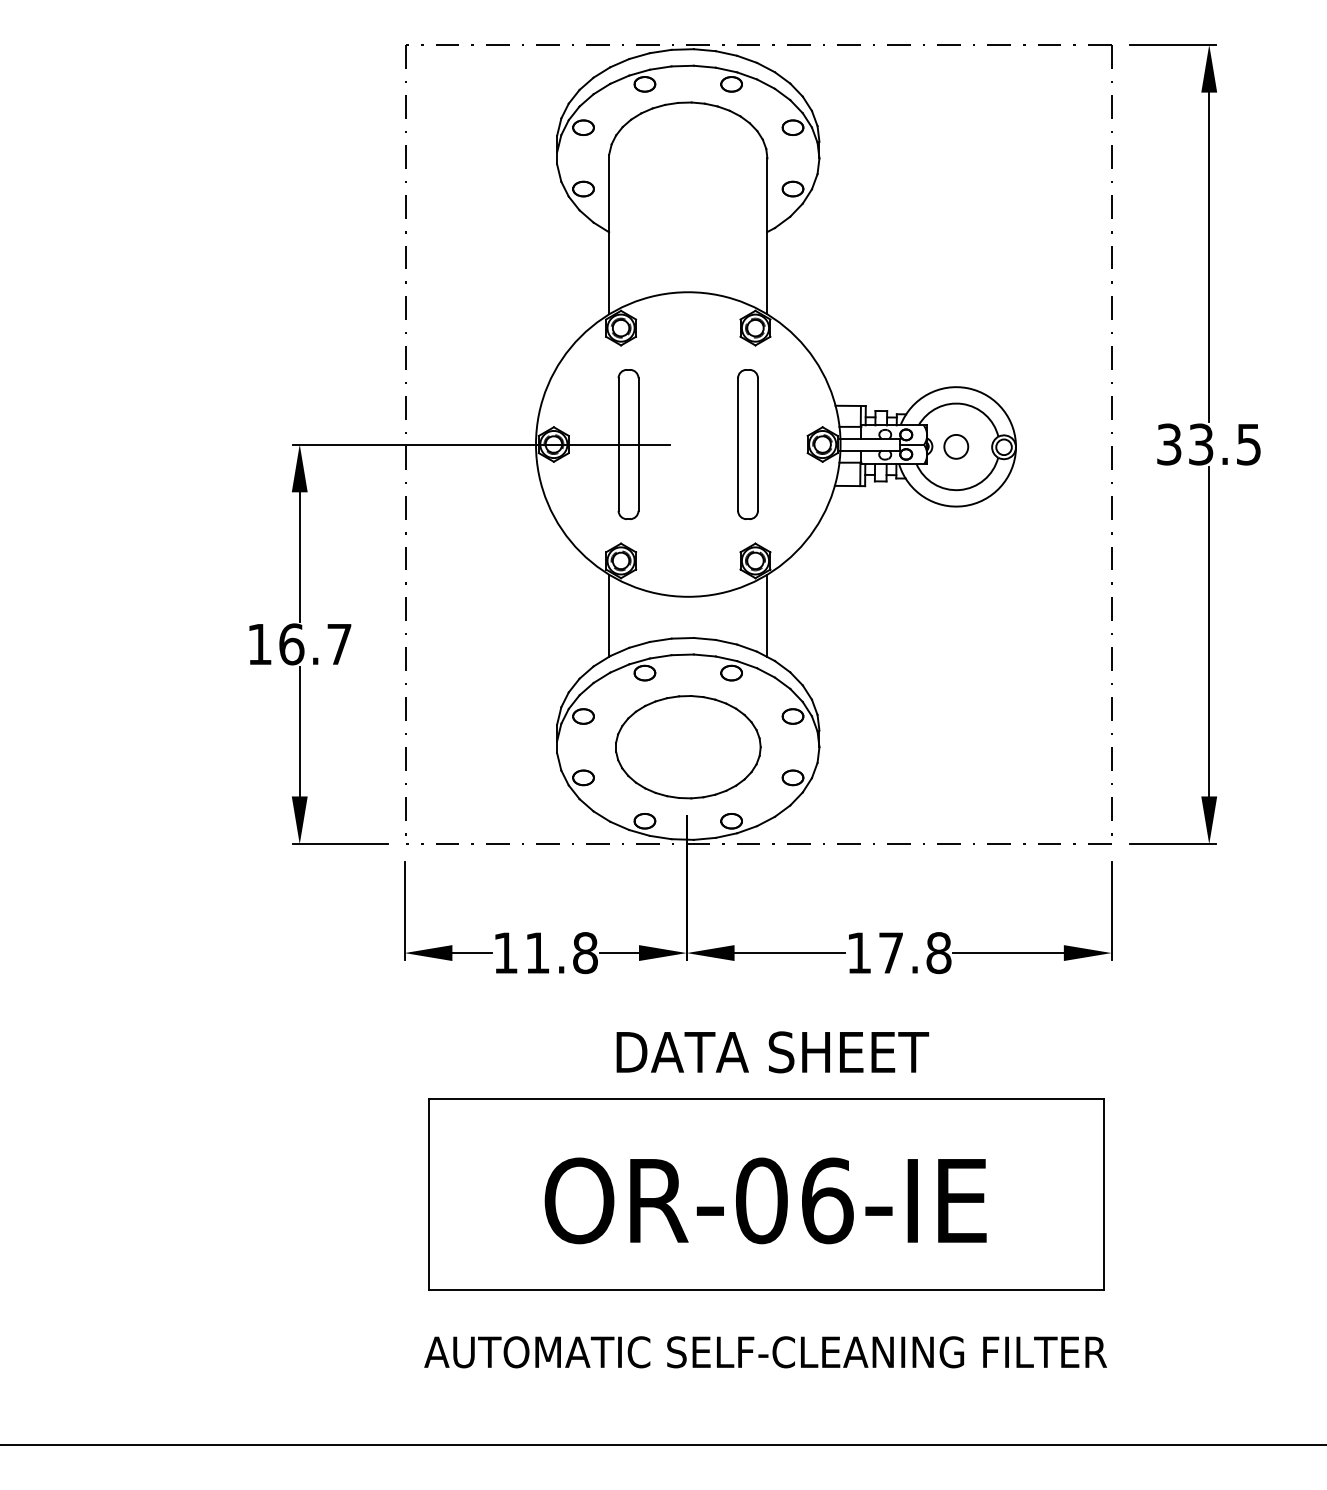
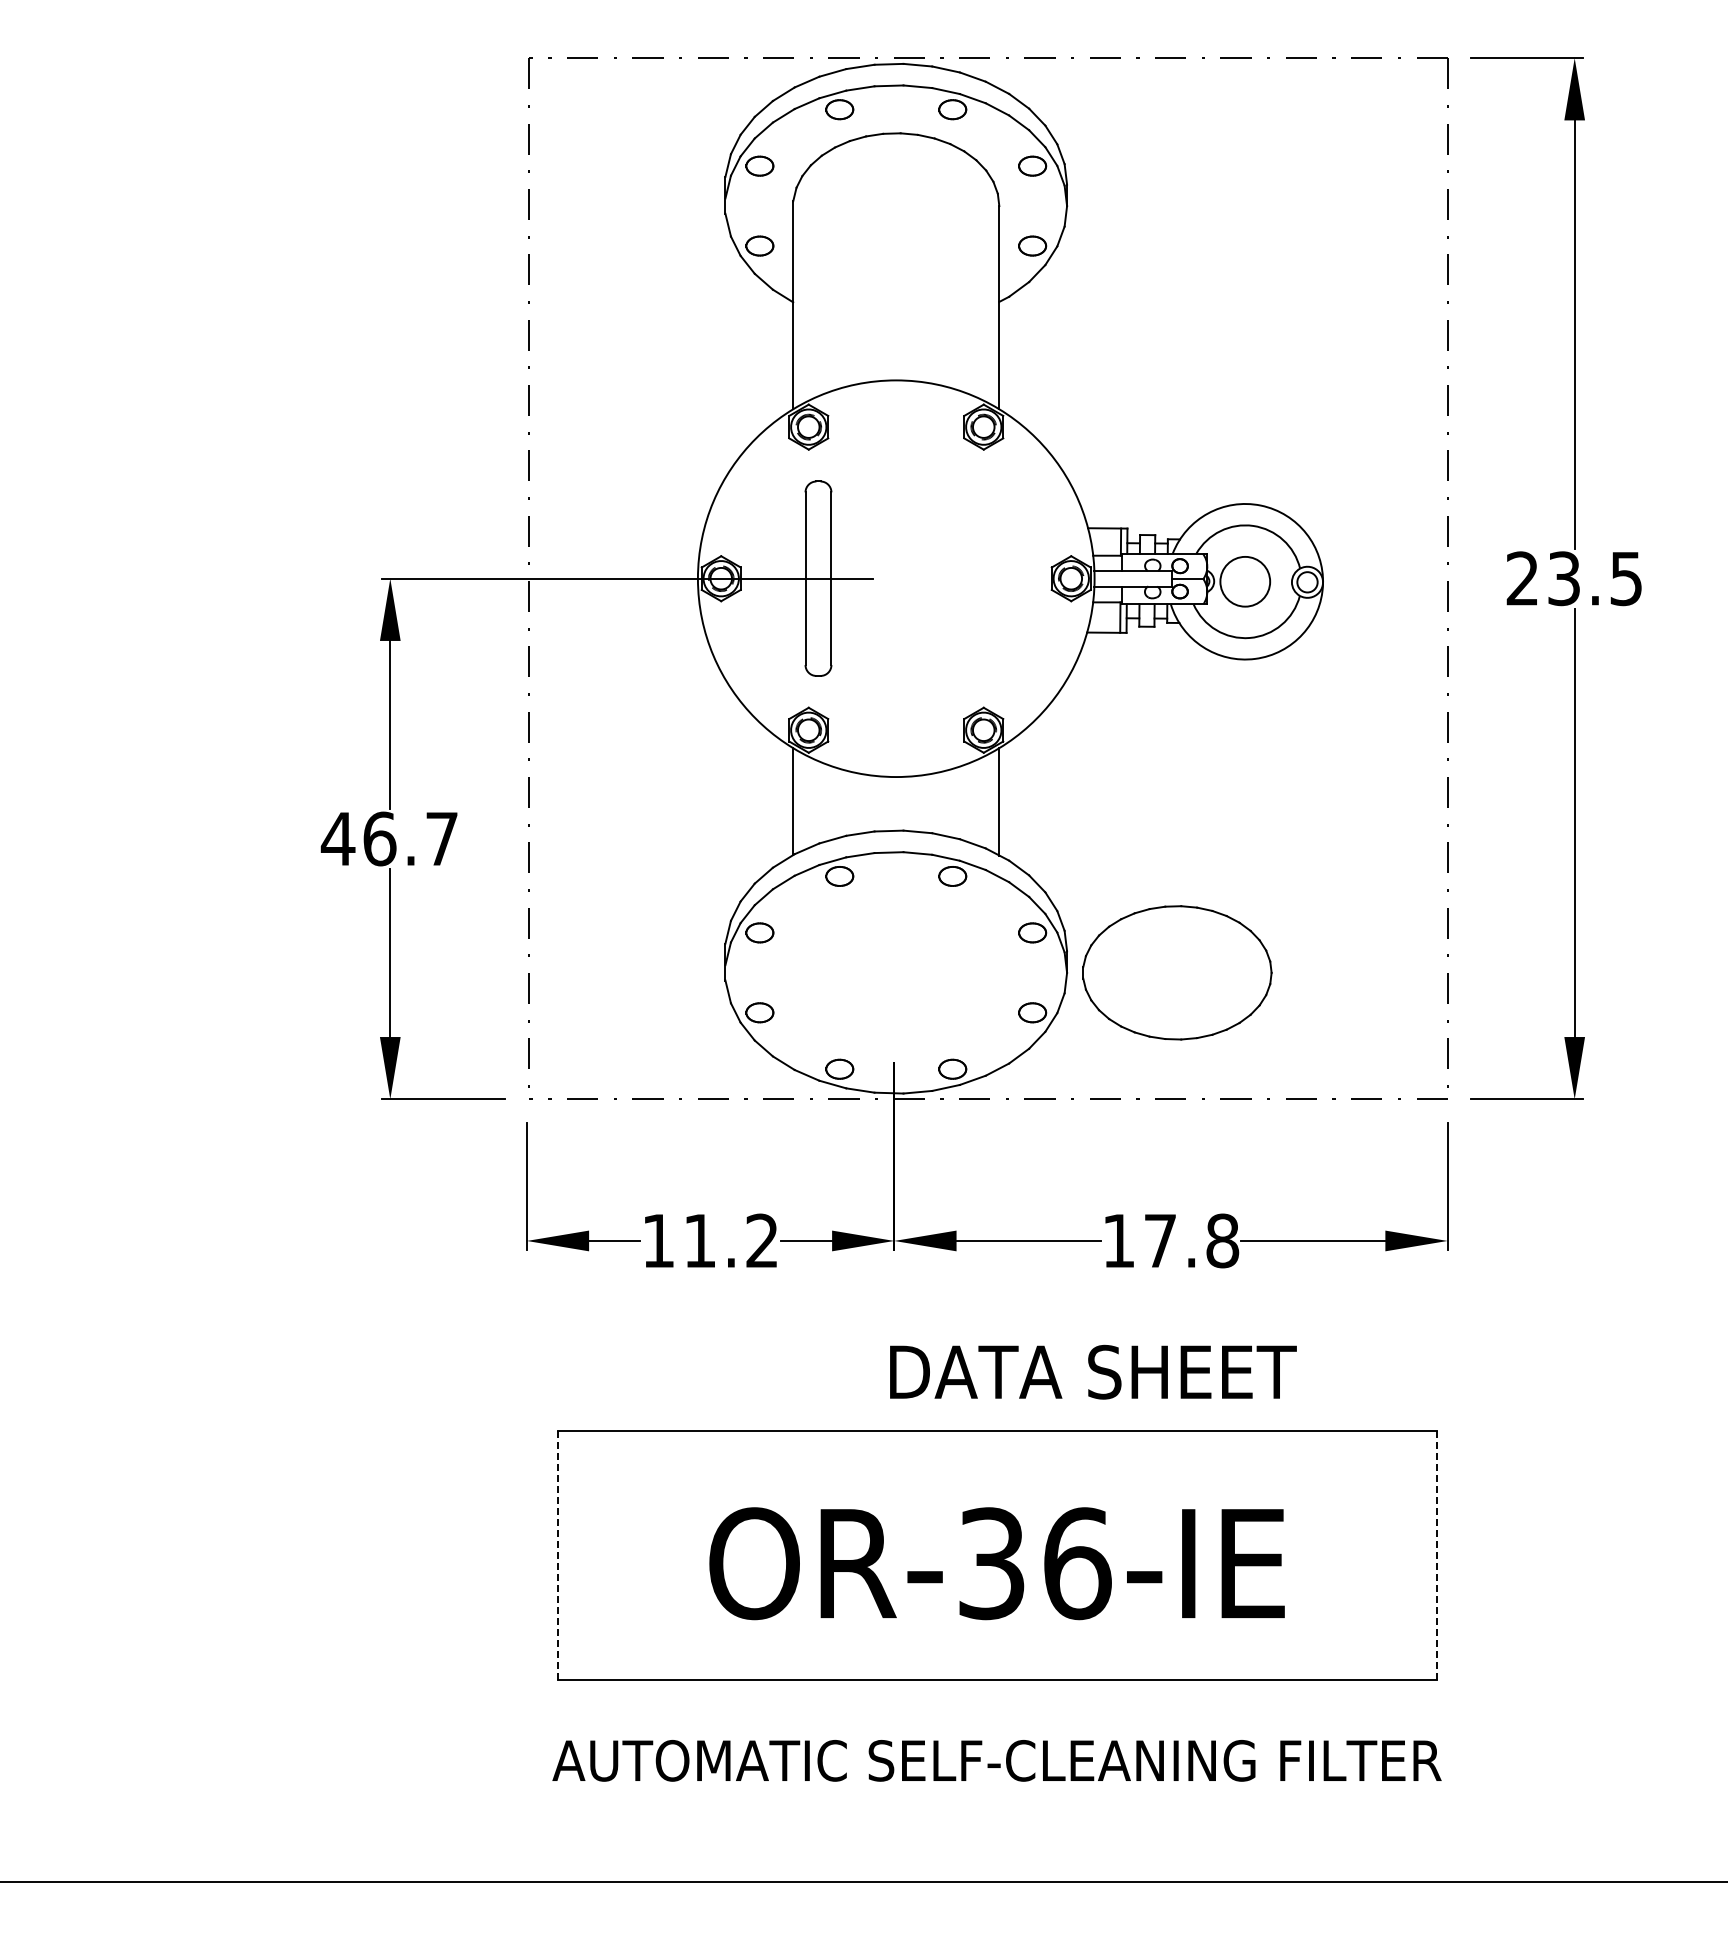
part: (747, 444) -> (973, 578), removed
text: (1169, 444) -> (1522, 578), 33.5 -> 23.5
circle: (955, 446) -> (1244, 581), size x1.6
text: (259, 644) -> (337, 838), 16.7 -> 46.7
part: (688, 746) -> (1177, 972), moved
text: (585, 952) -> (762, 1240), 11.8 -> 11.2
text: (772, 1051) -> (1093, 1371), moved
line: (428, 1195) -> (558, 1556), solid -> dashed
line: (1103, 1195) -> (1437, 1556), solid -> dashed
text: (761, 1200) -> (991, 1563), OR-06-IE -> OR-36-IE

